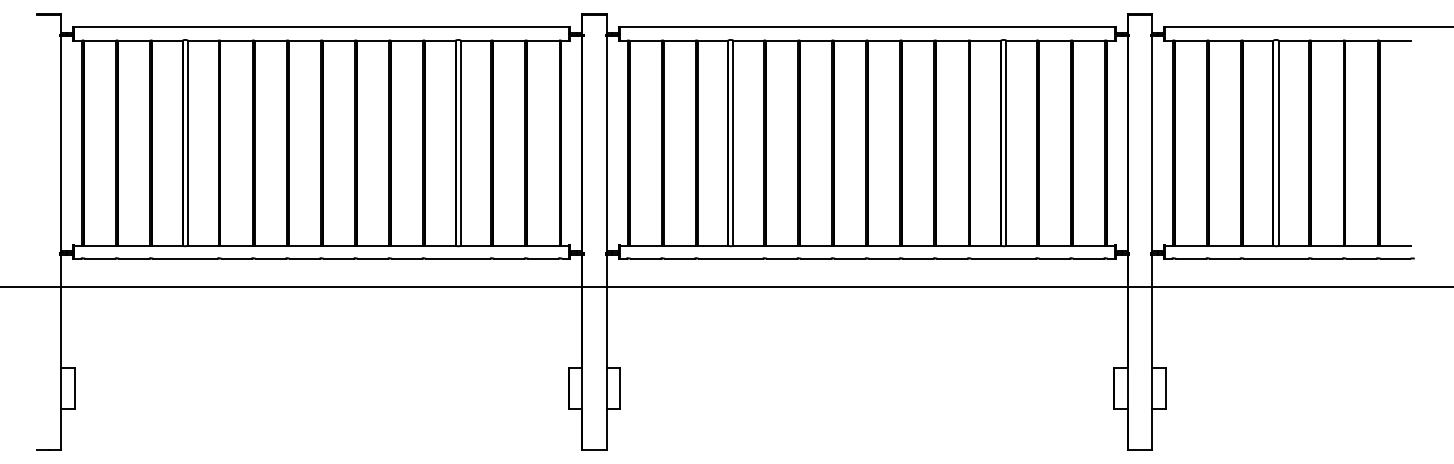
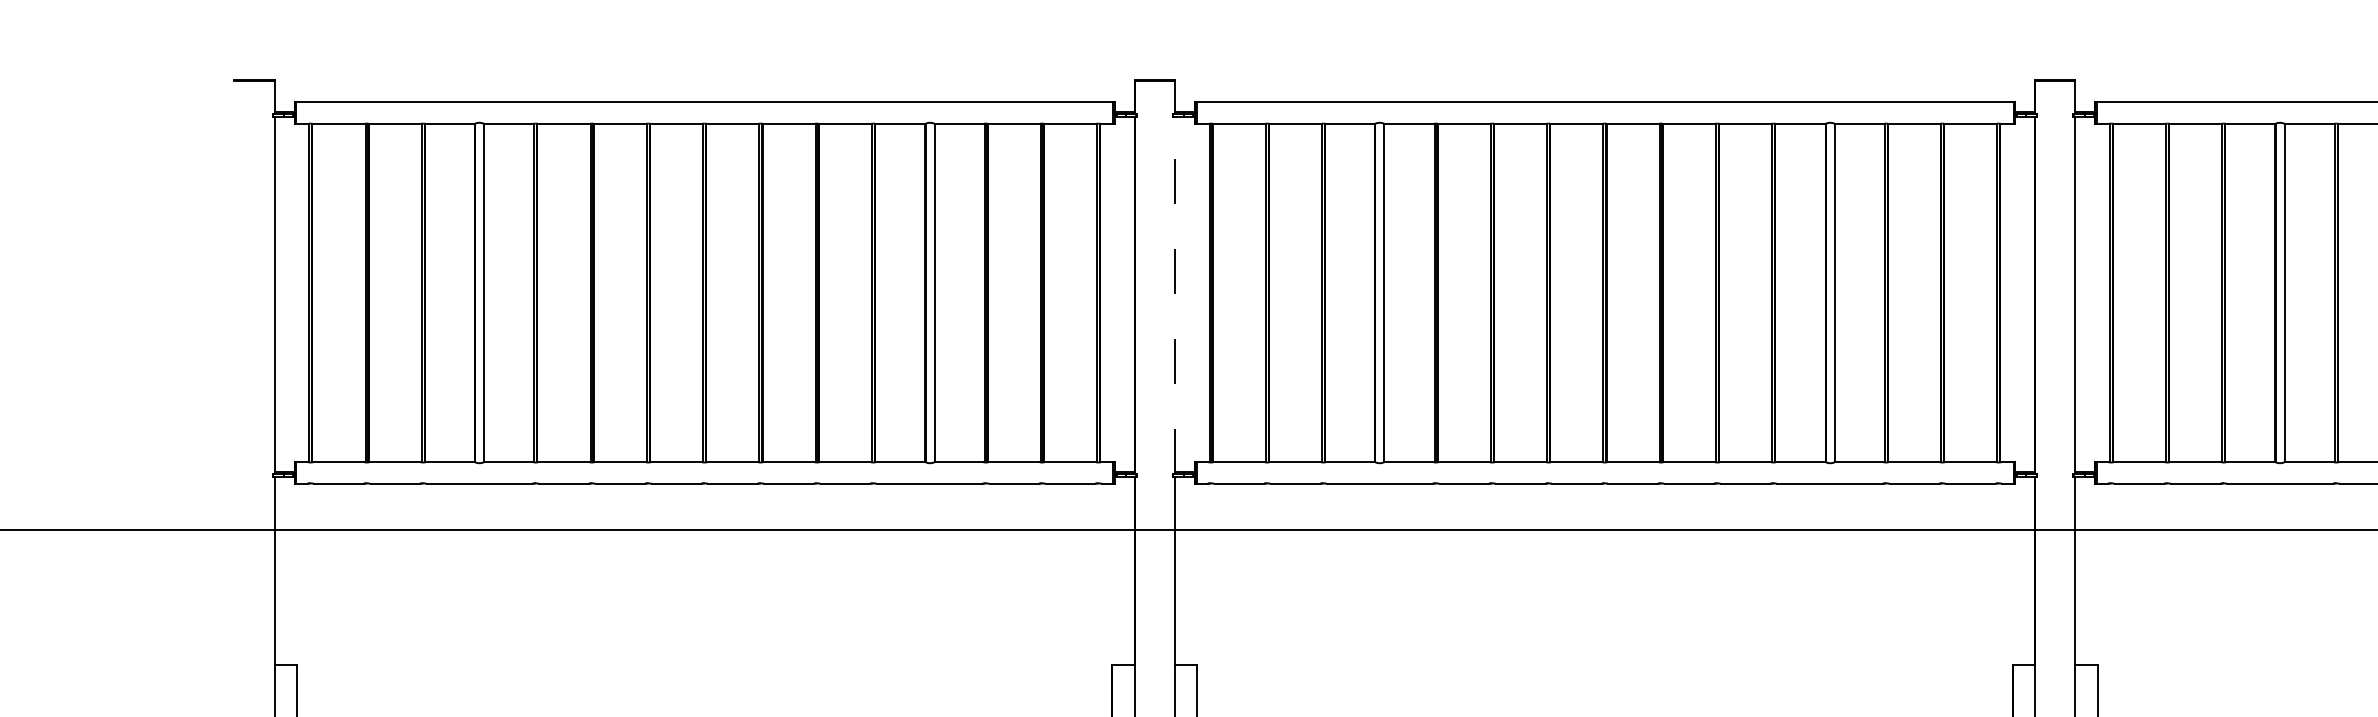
line: (606, 144) -> (1174, 295), solid -> dashed

